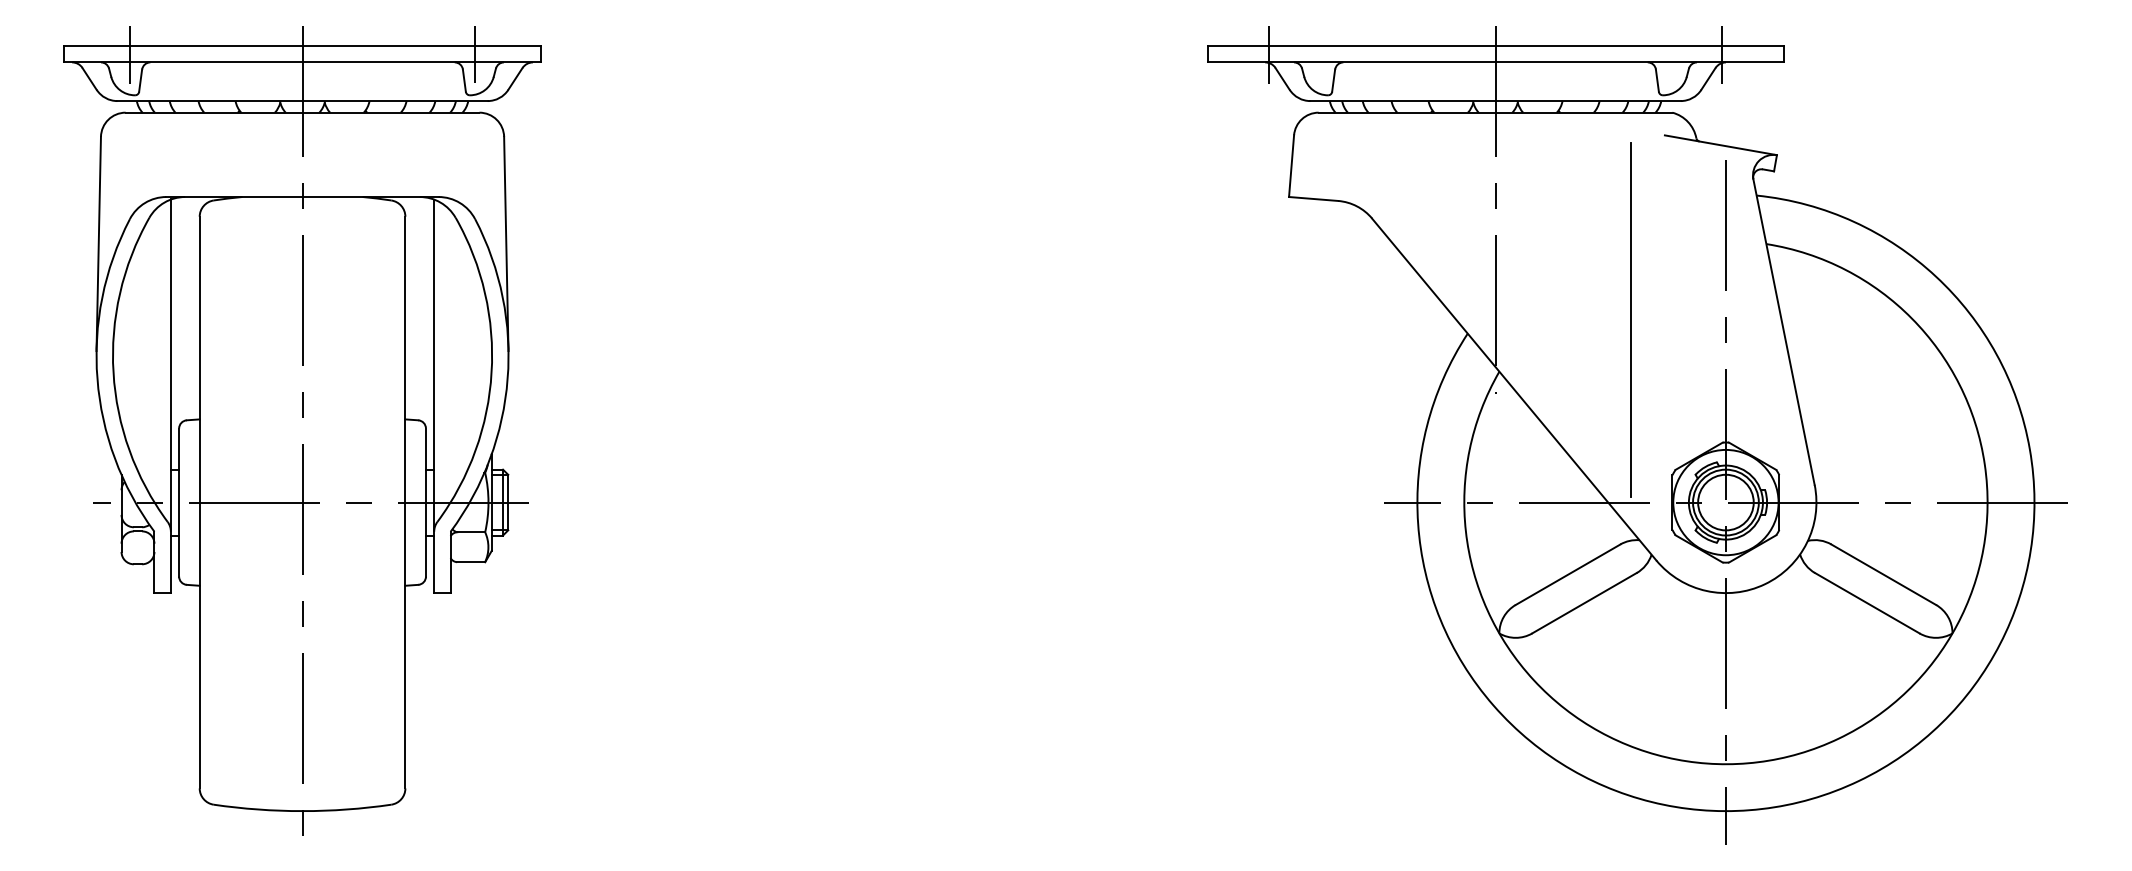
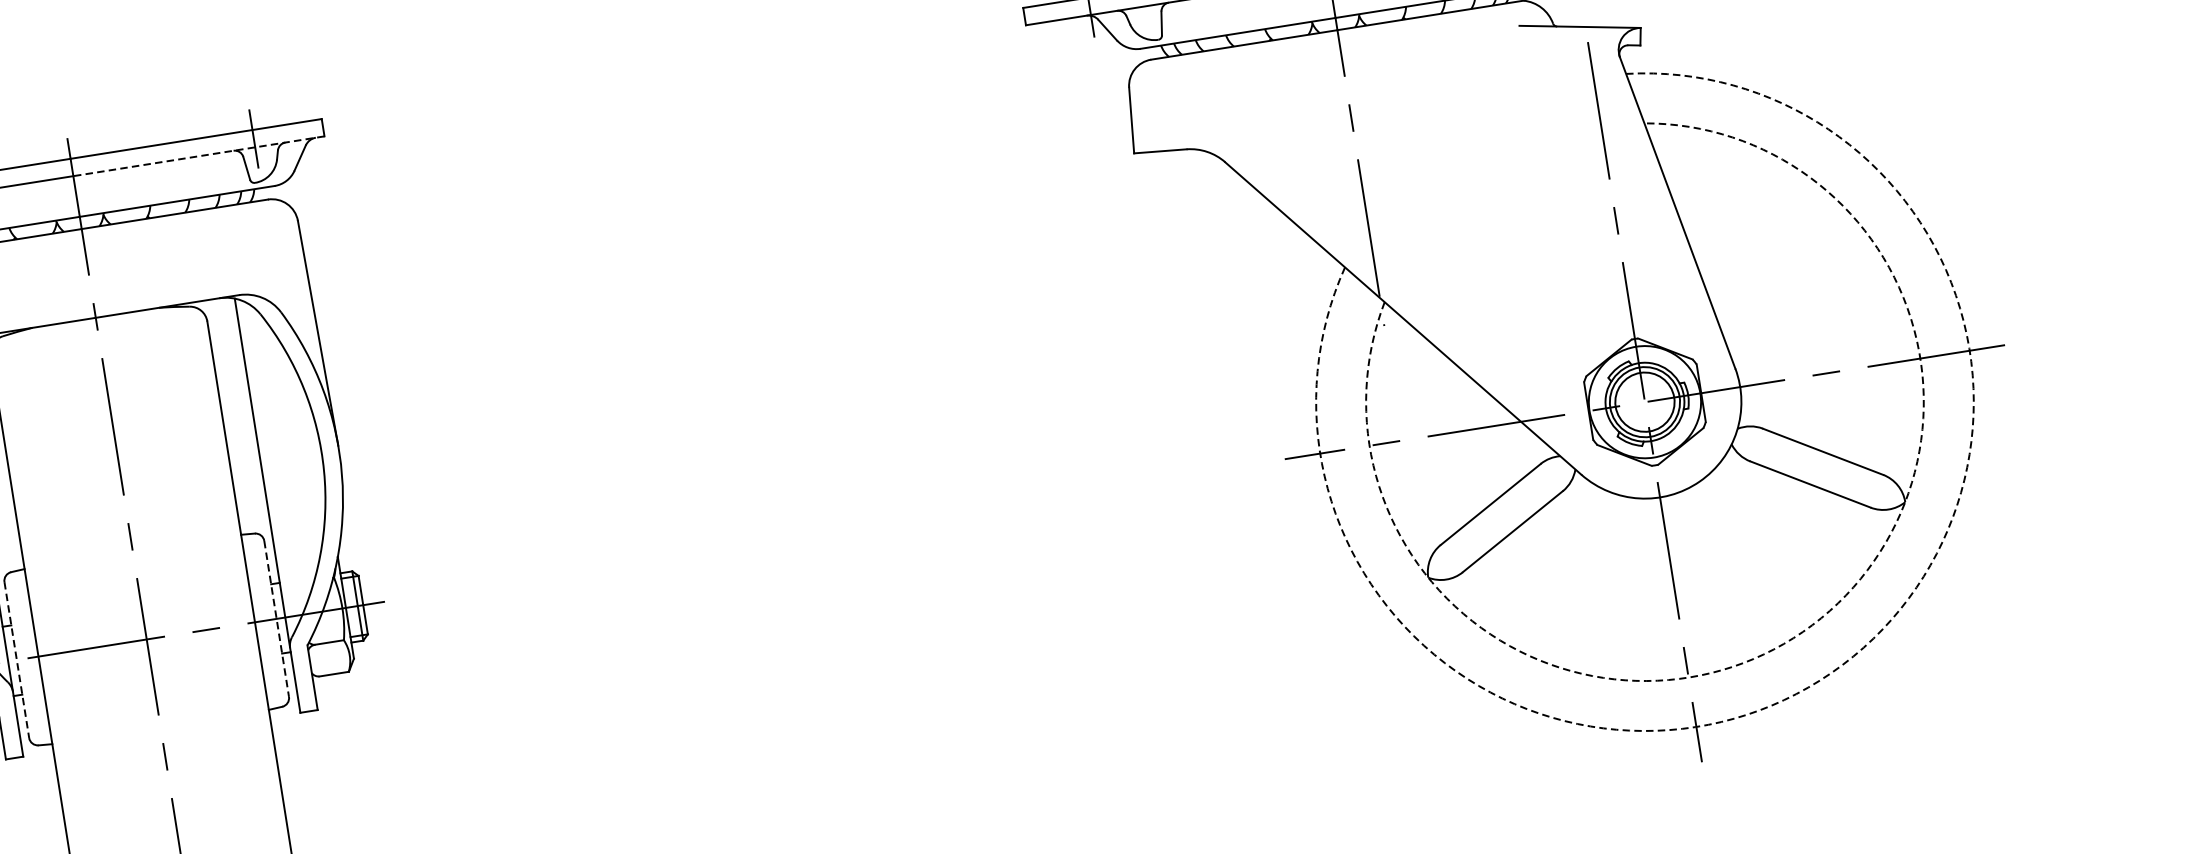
line: (421, 62) -> (198, 156), solid -> dashed
line: (1631, 319) -> (1515, 225), removed
line: (179, 503) -> (17, 660), solid -> dashed
line: (425, 503) -> (276, 619), solid -> dashed
arc: (1838, 738) -> (1802, 631), solid -> dashed
arc: (1858, 780) -> (1830, 672), solid -> dashed

